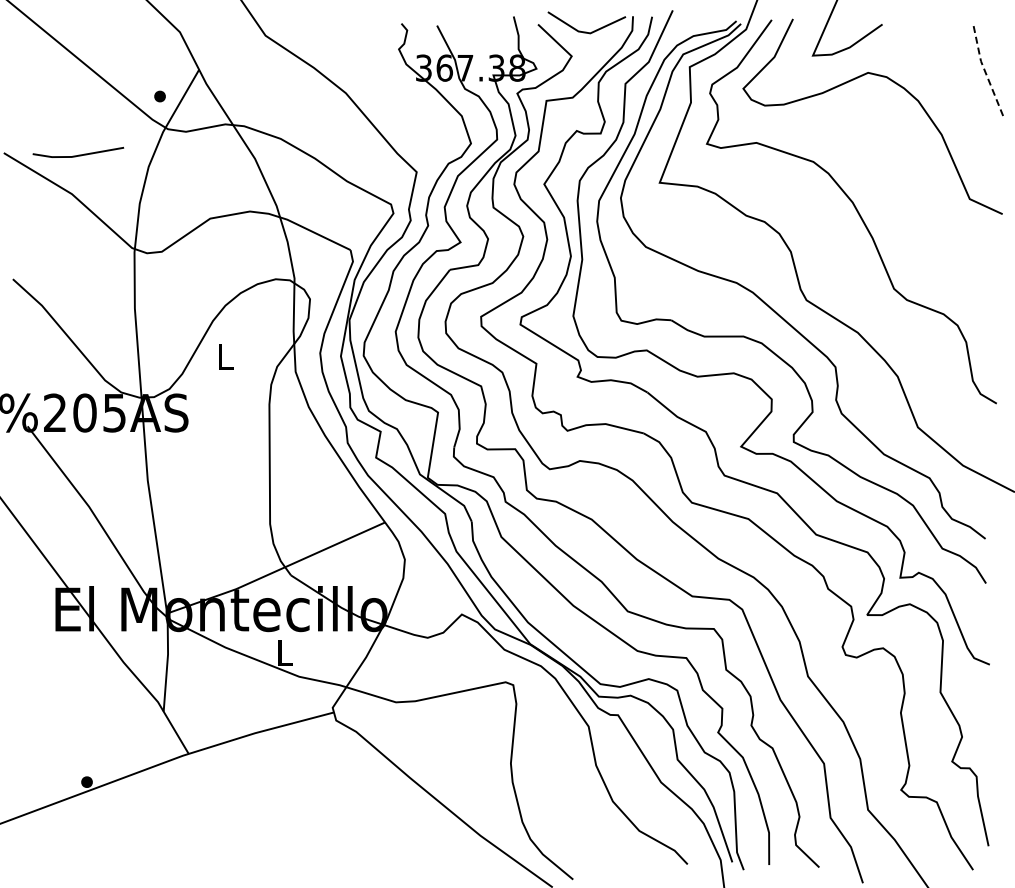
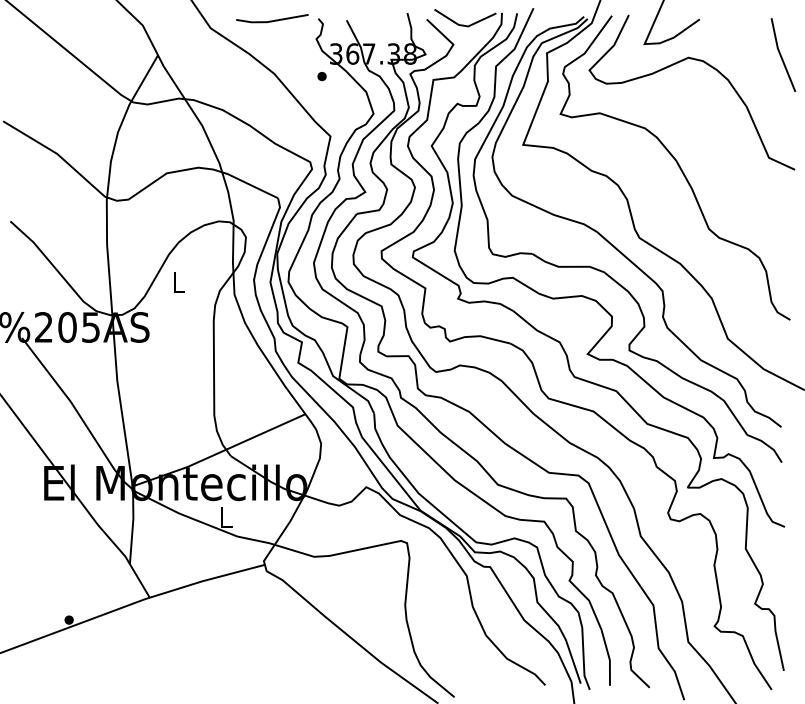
line: (984, 69) -> (780, 55), dashed -> solid
part: (159, 96) -> (321, 76), moved
line: (78, 154) -> (272, 20), moved

